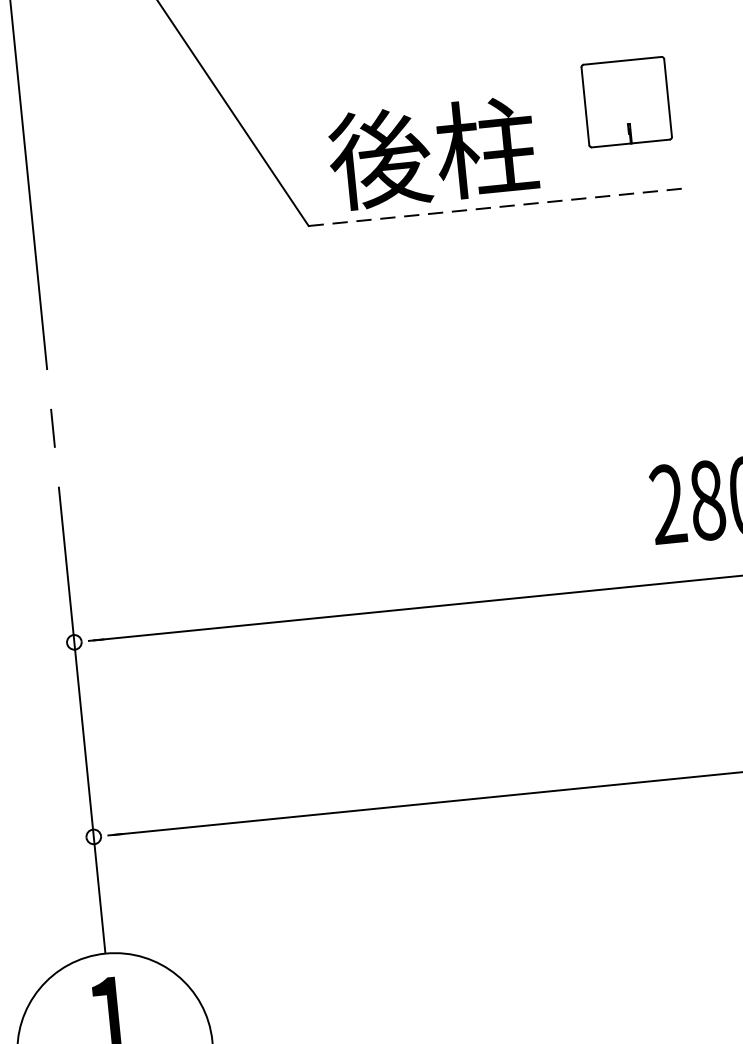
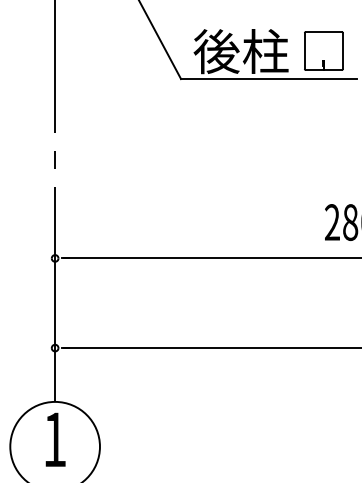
part: (625, 101) -> (323, 50), moved
line: (498, 207) -> (268, 79), dashed -> solid

